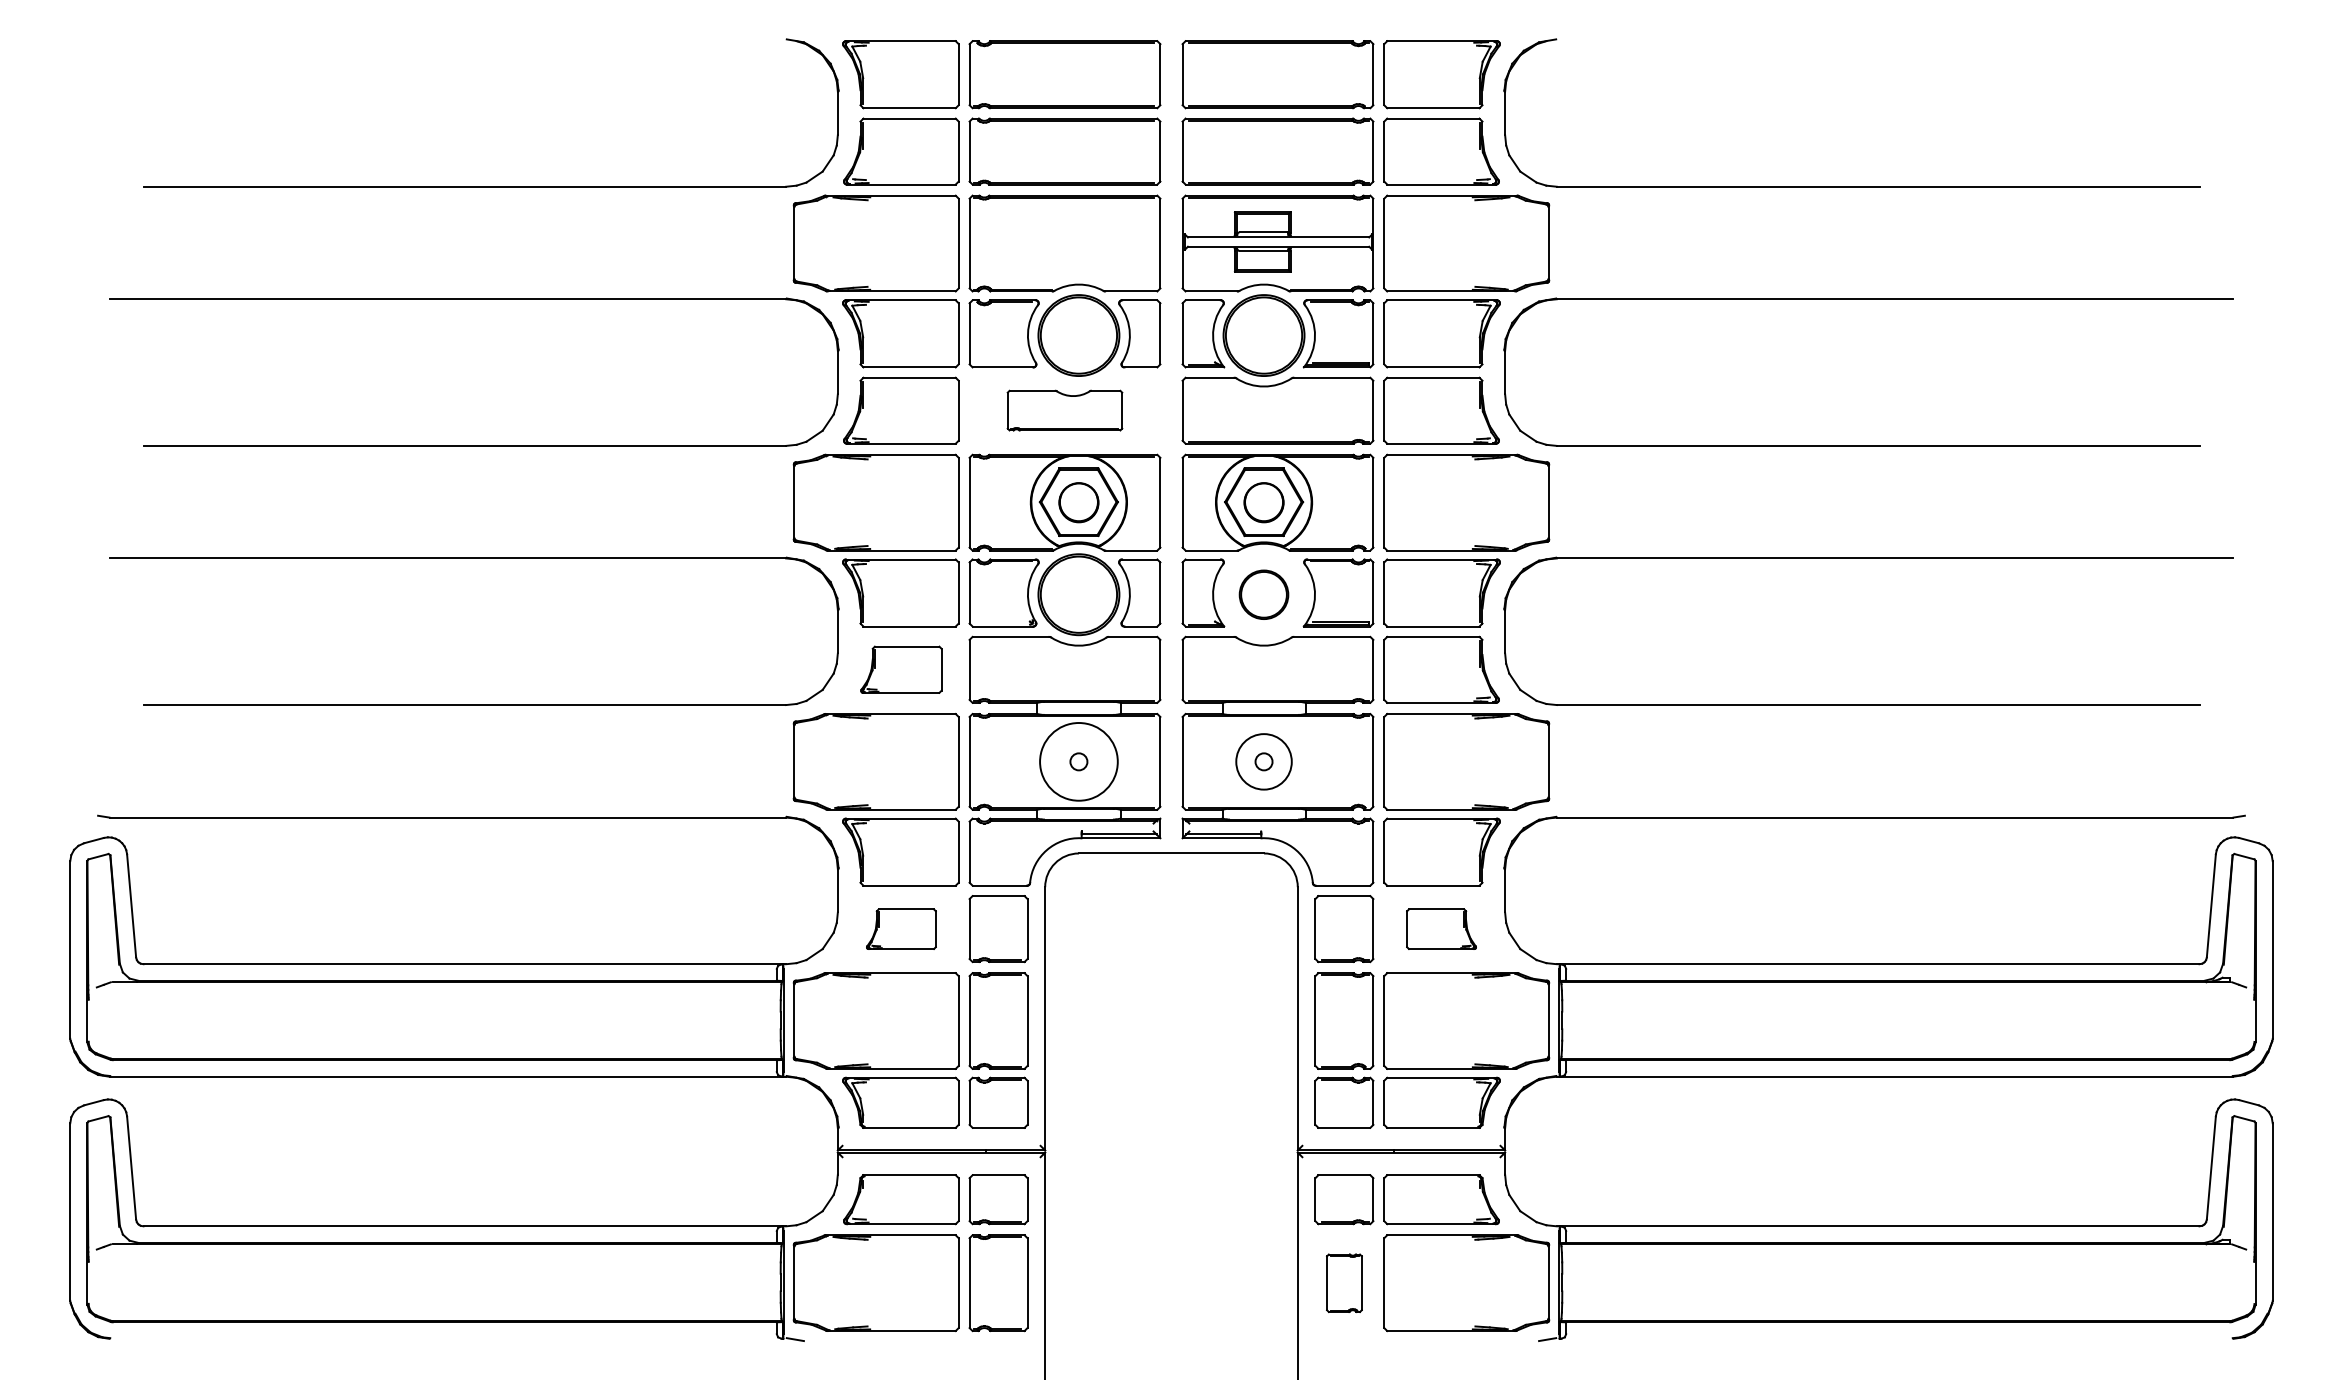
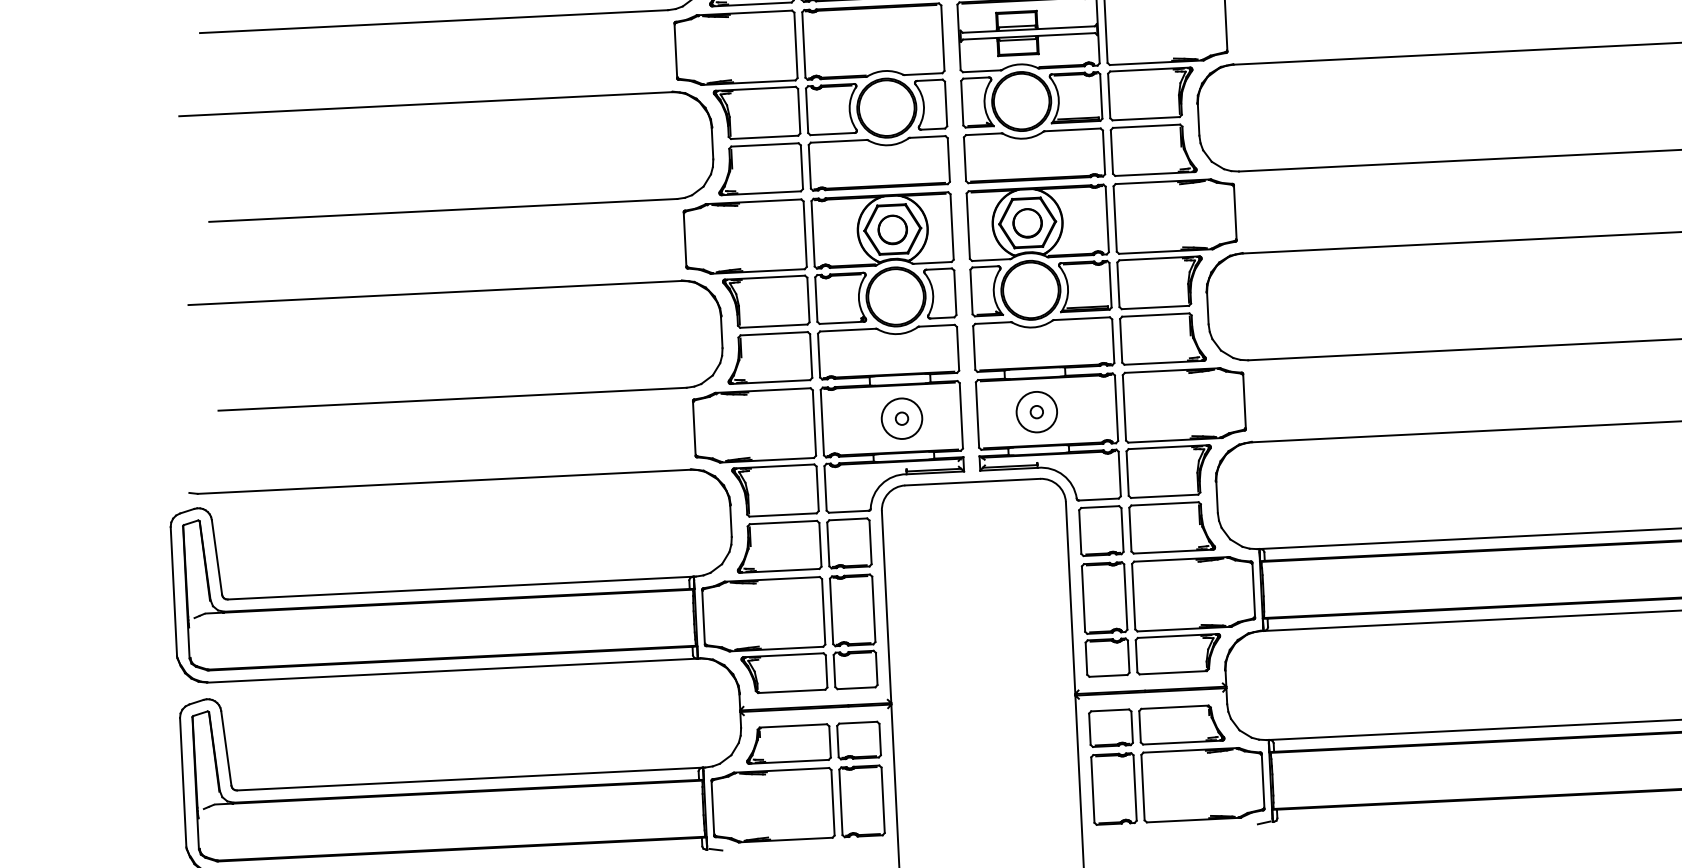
part: (1064, 410) -> (878, 163), size x1.67
part: (1263, 594) -> (1030, 290), size x1.67
part: (901, 669) -> (769, 357), size x1.43
circle: (1078, 761) -> (901, 418), size x0.71
part: (901, 929) -> (778, 547), size x1.67
part: (1441, 929) -> (1172, 527), size x1.67
part: (1344, 1283) -> (1114, 789), size x1.67

